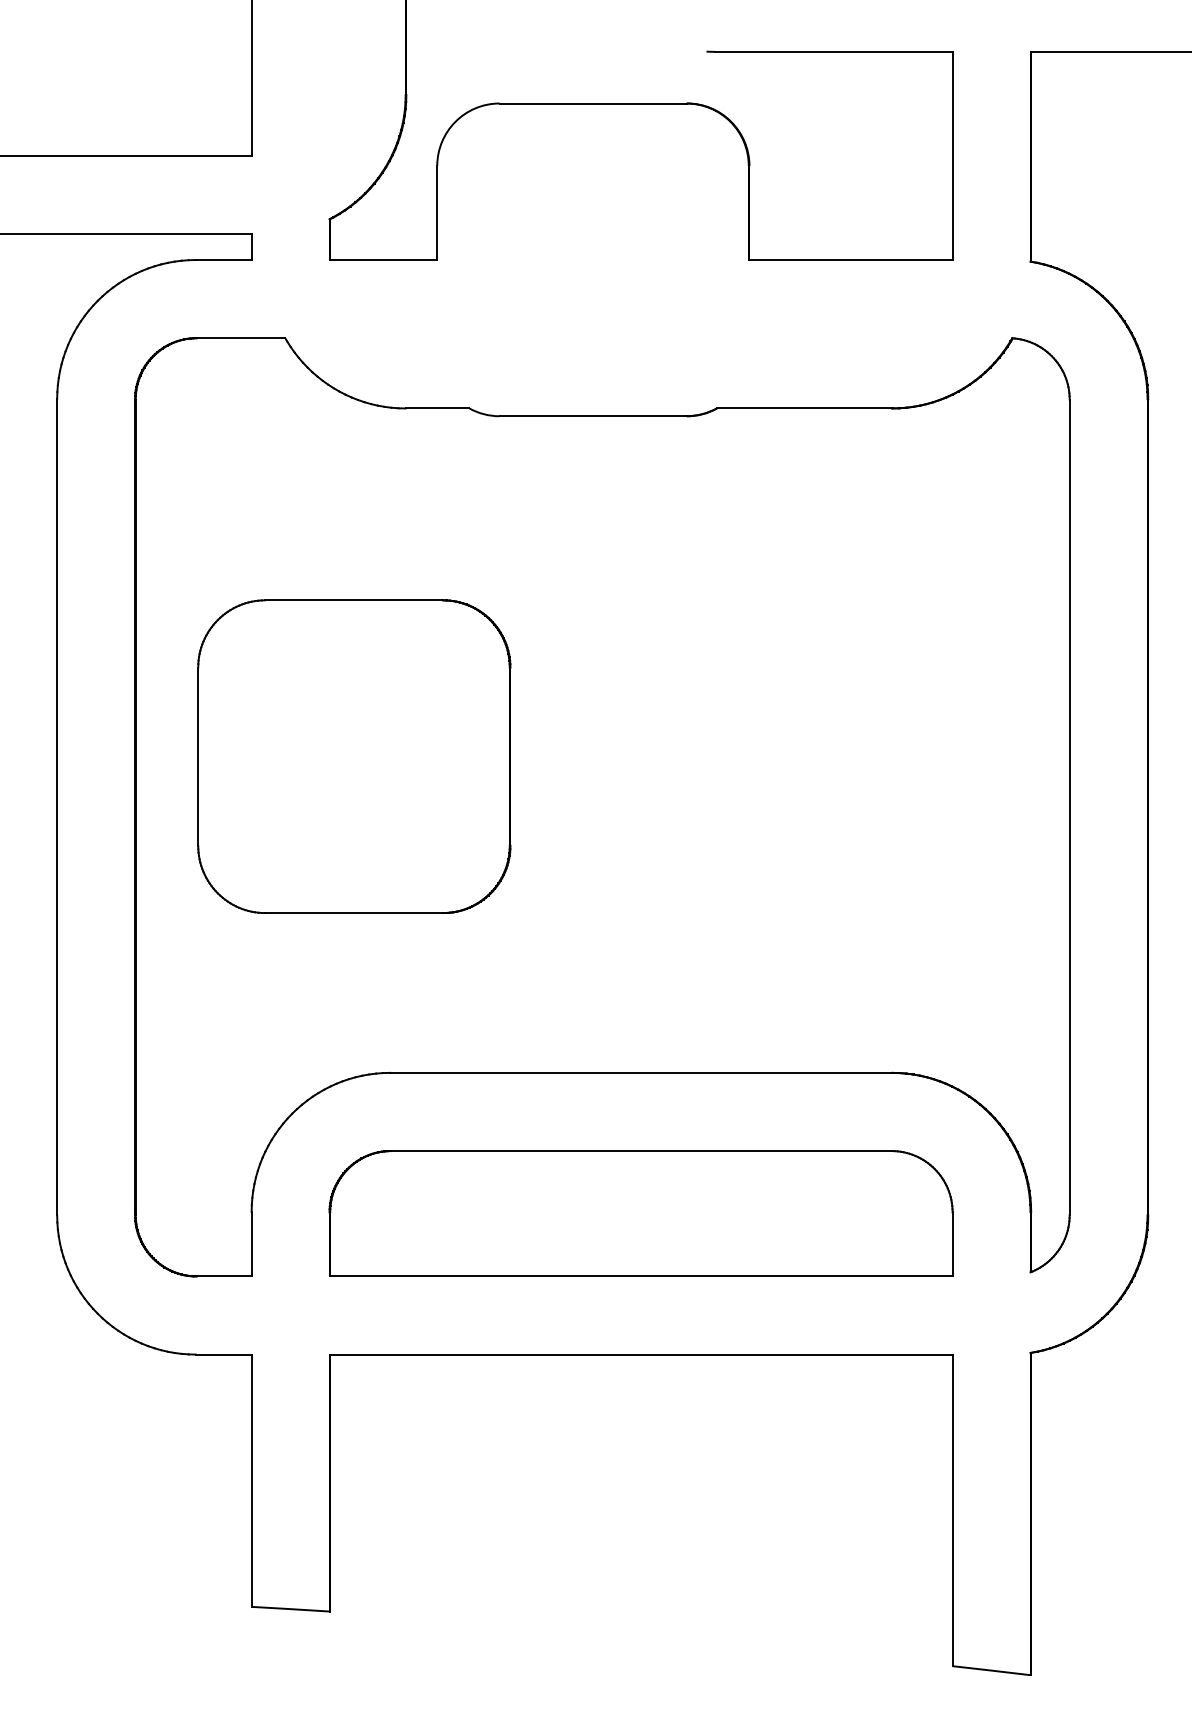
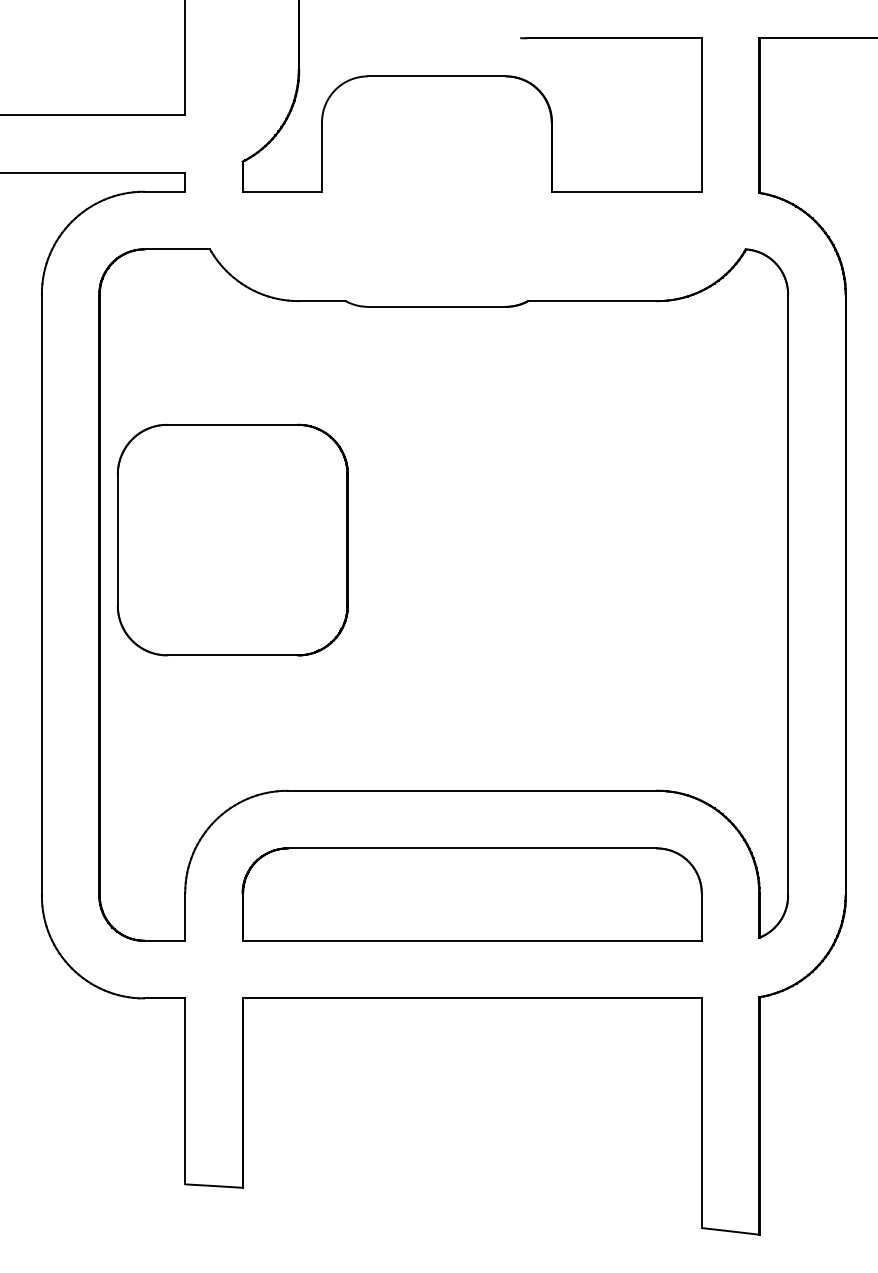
part: (354, 756) -> (233, 539), moved

